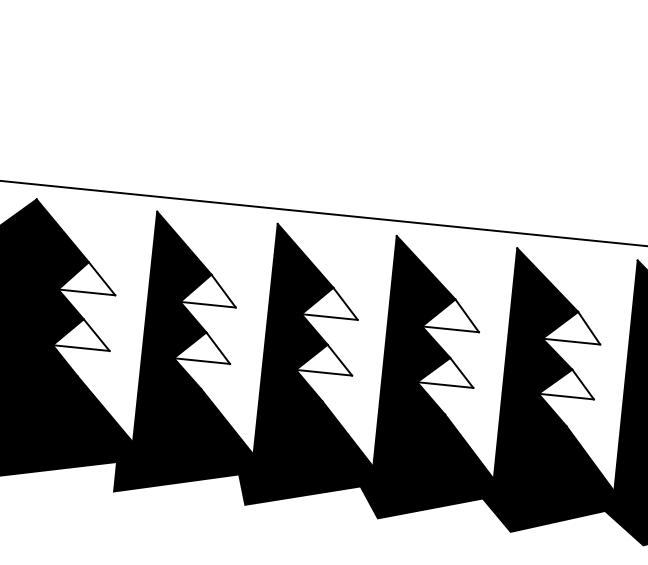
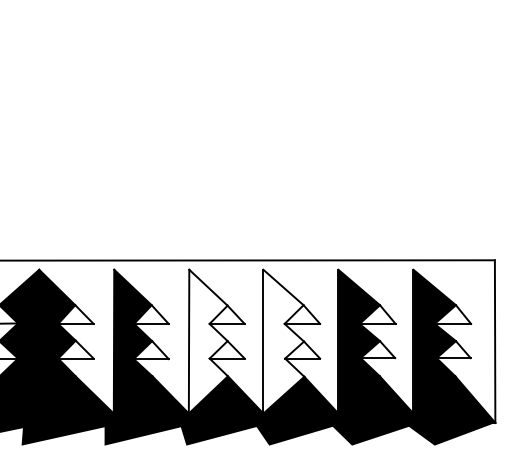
fill: (295, 342) -> (207, 341), removed
fill: (417, 354) -> (283, 341), removed

